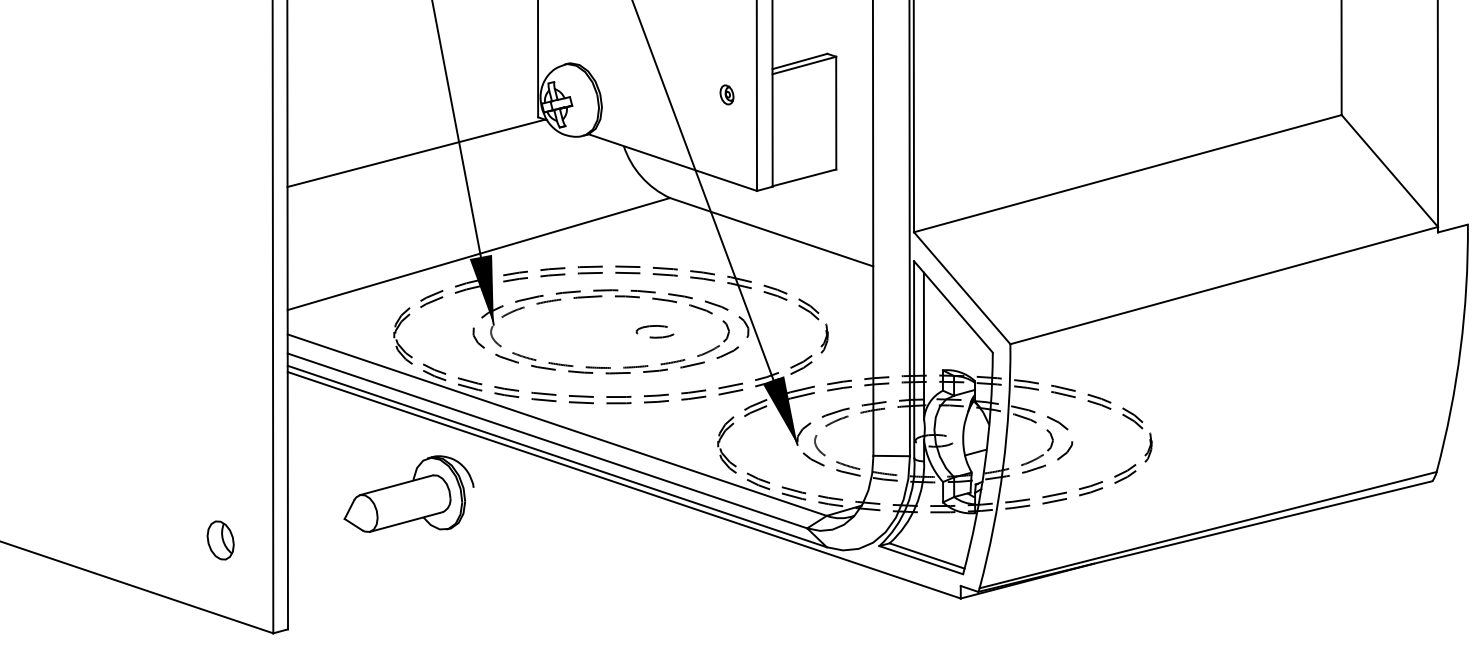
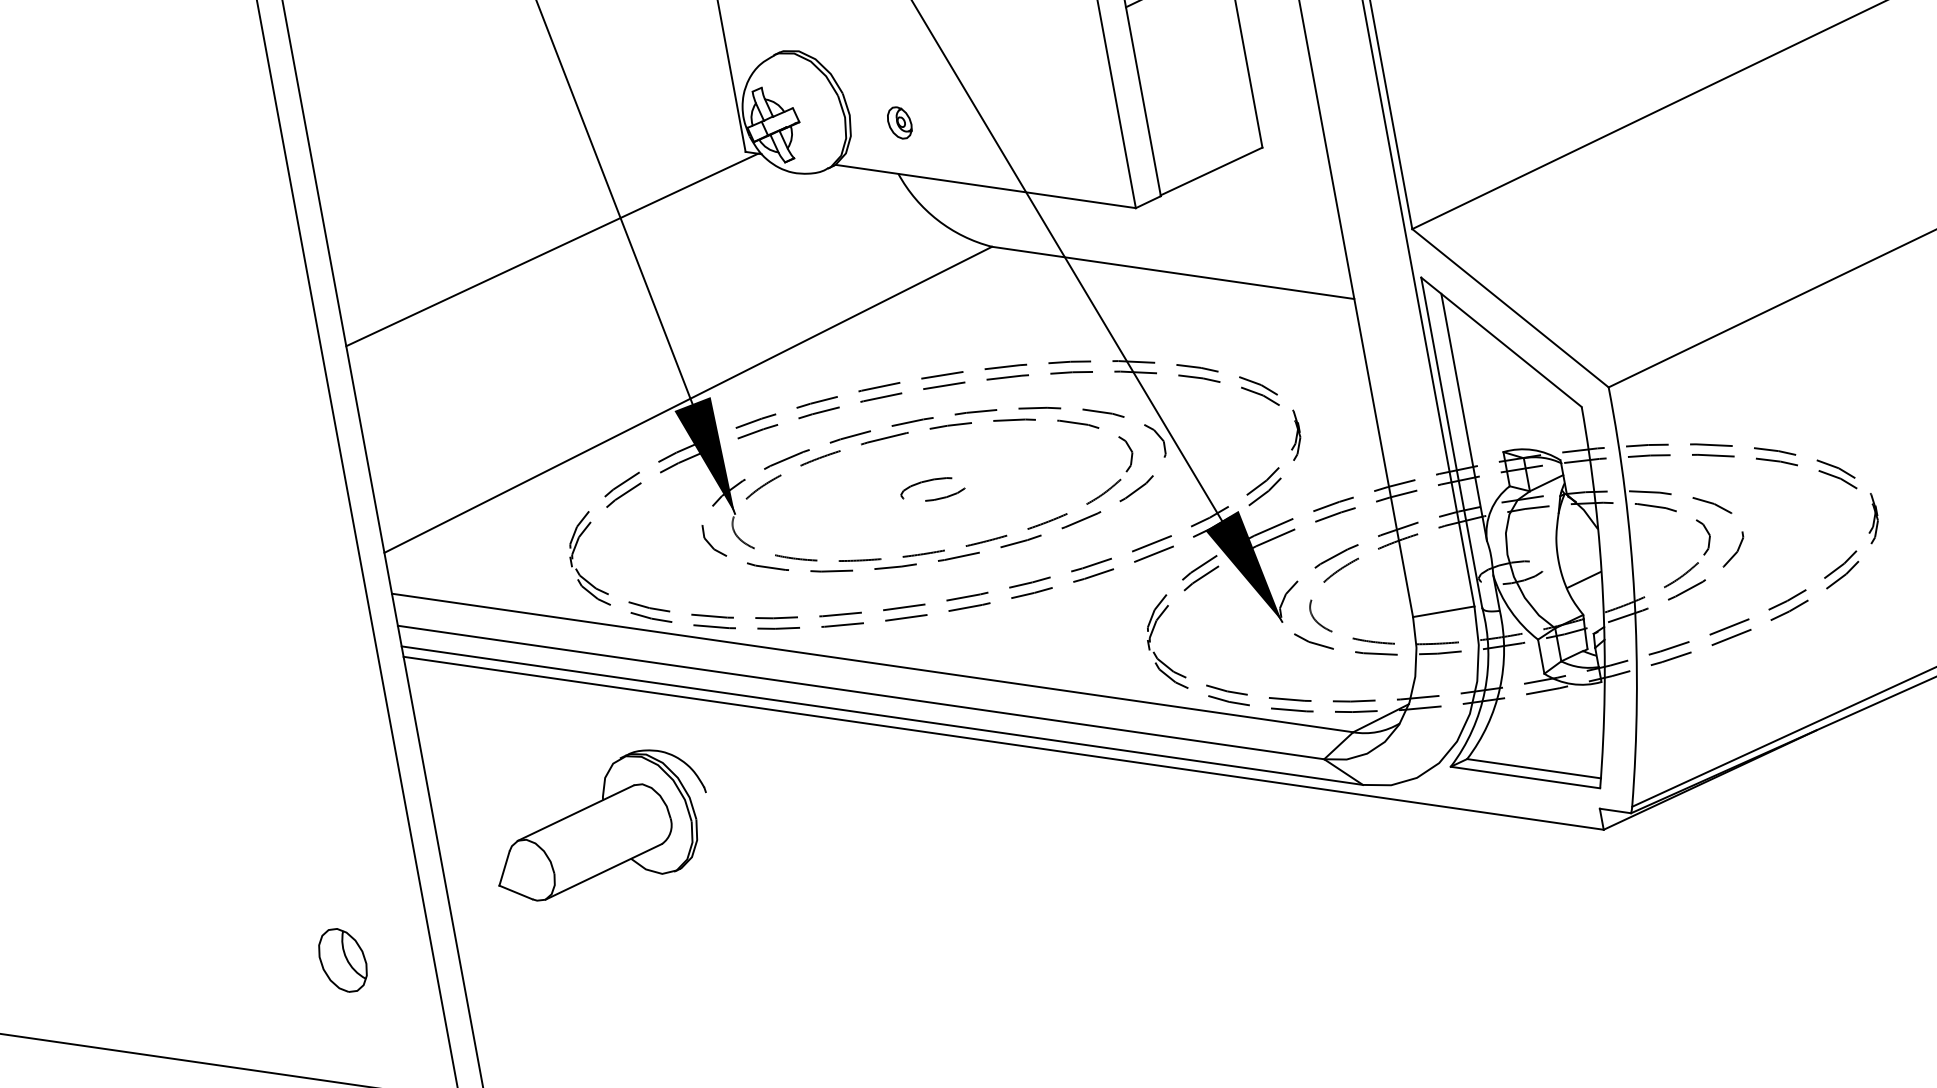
part: (726, 94) -> (898, 122), moved
part: (654, 331) -> (931, 489), moved
part: (408, 493) -> (598, 823), moved

